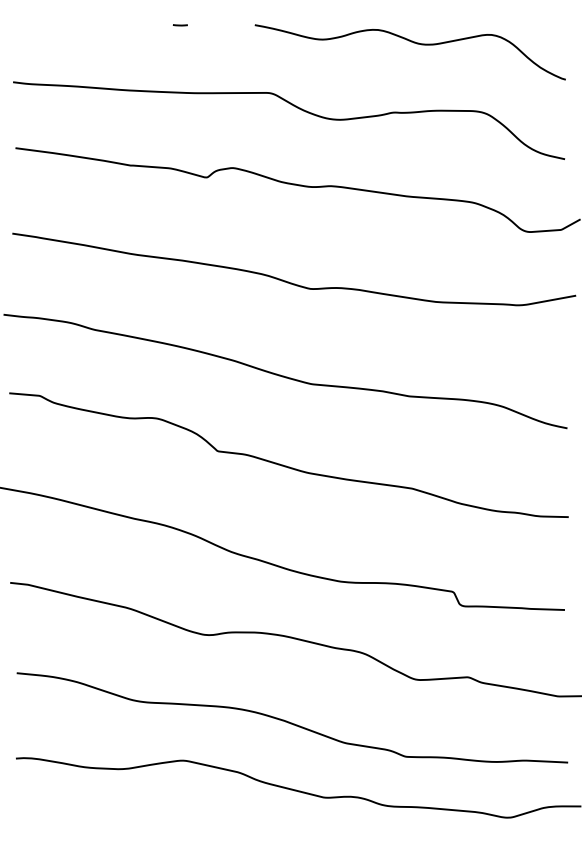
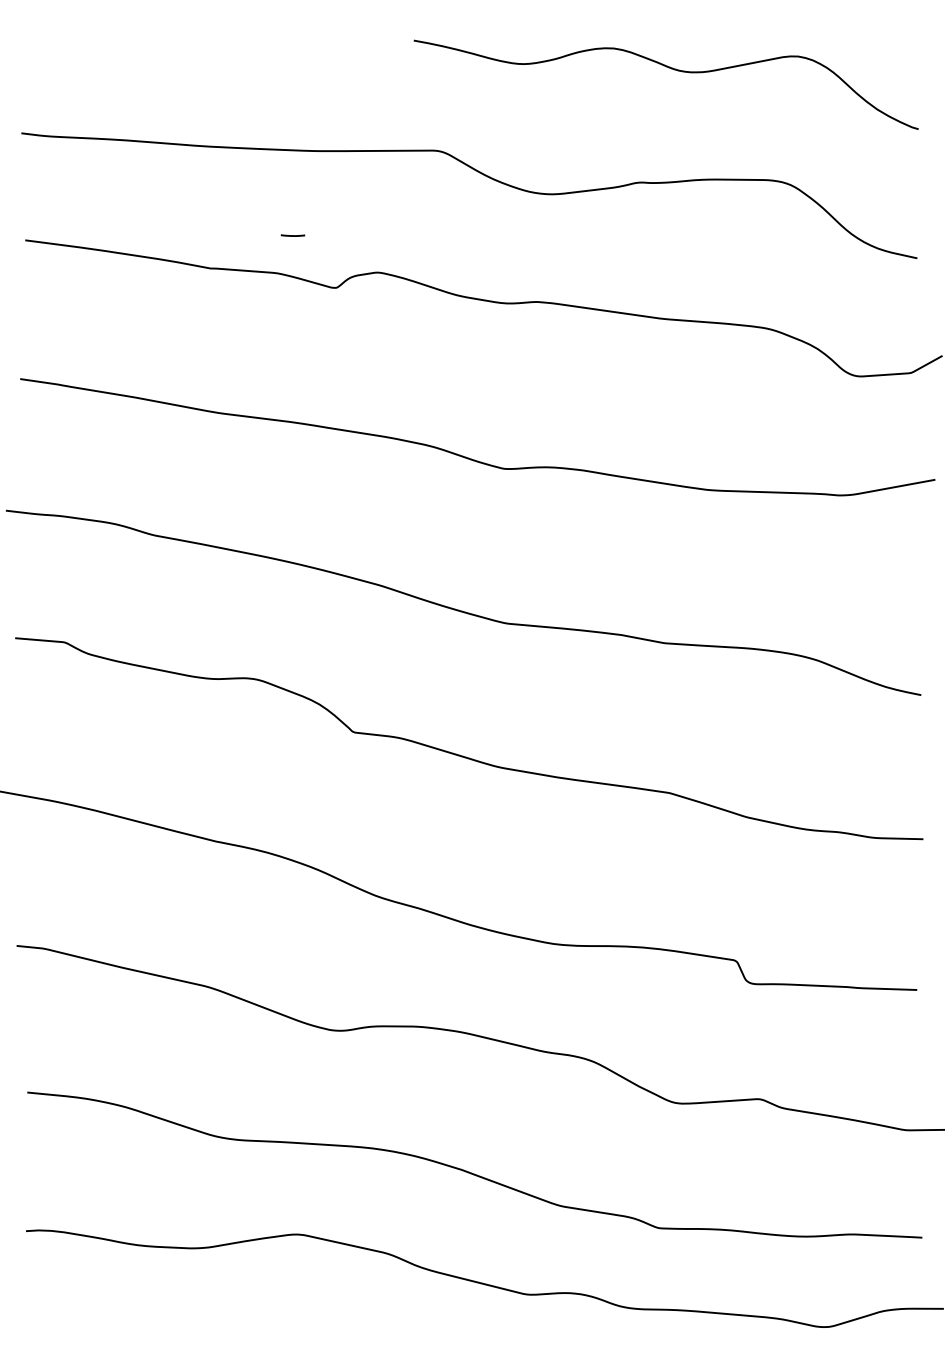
line: (179, 25) -> (291, 235), moved

